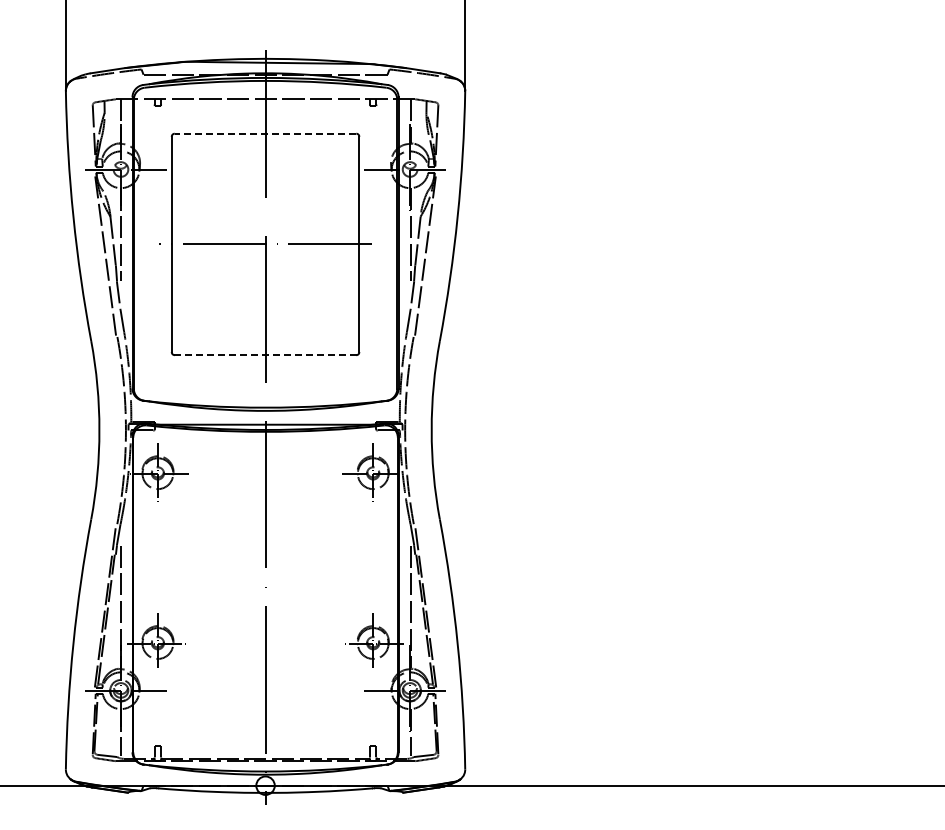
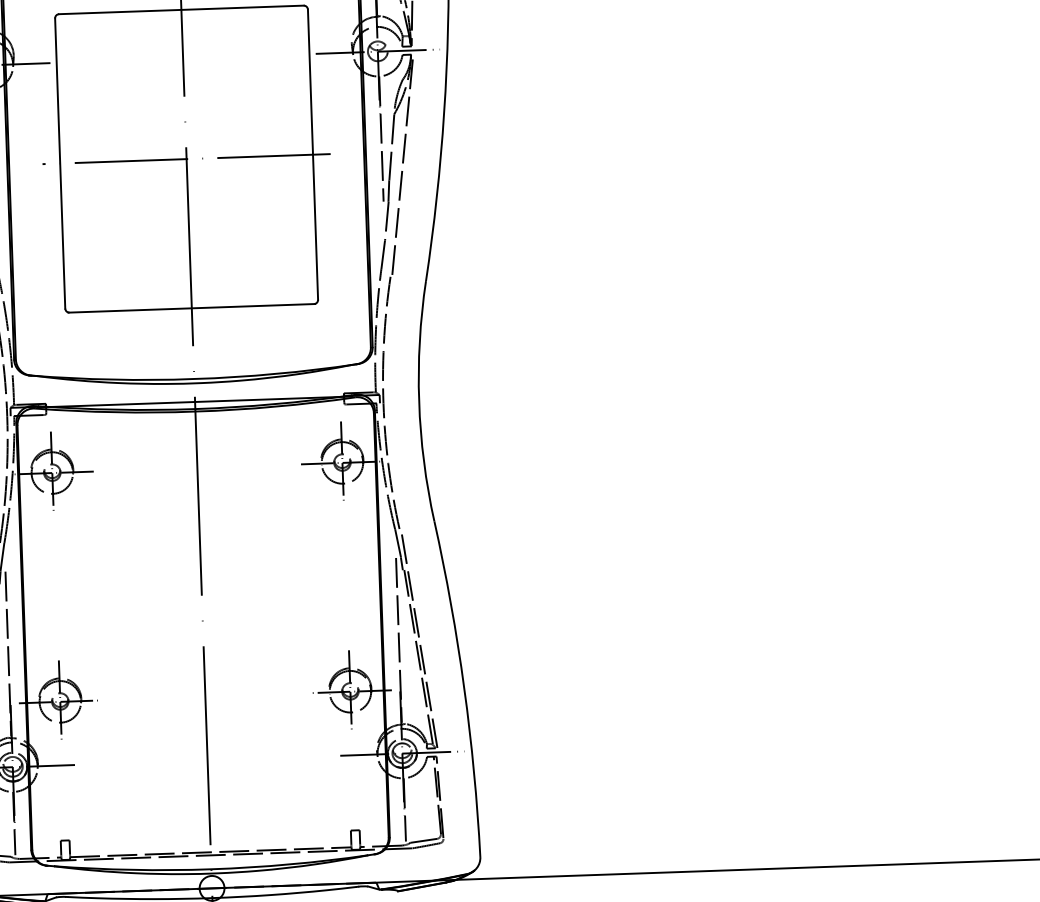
line: (265, 133) -> (181, 9), dashed -> solid
line: (265, 355) -> (191, 308), dashed -> solid

